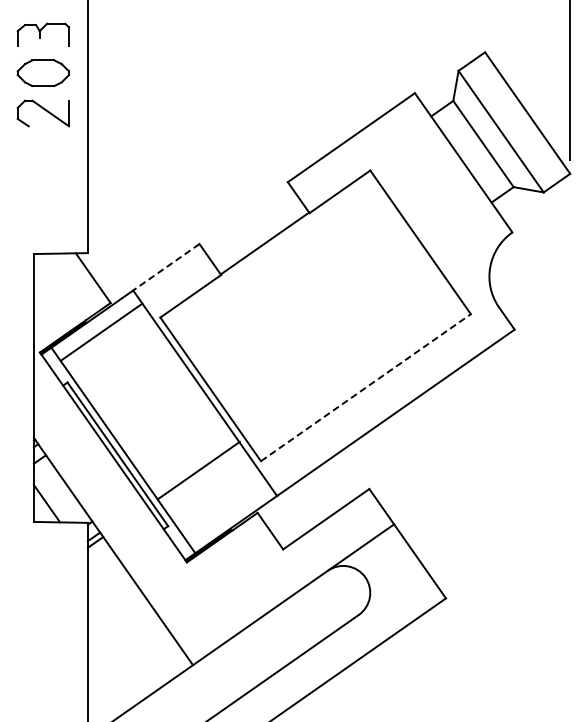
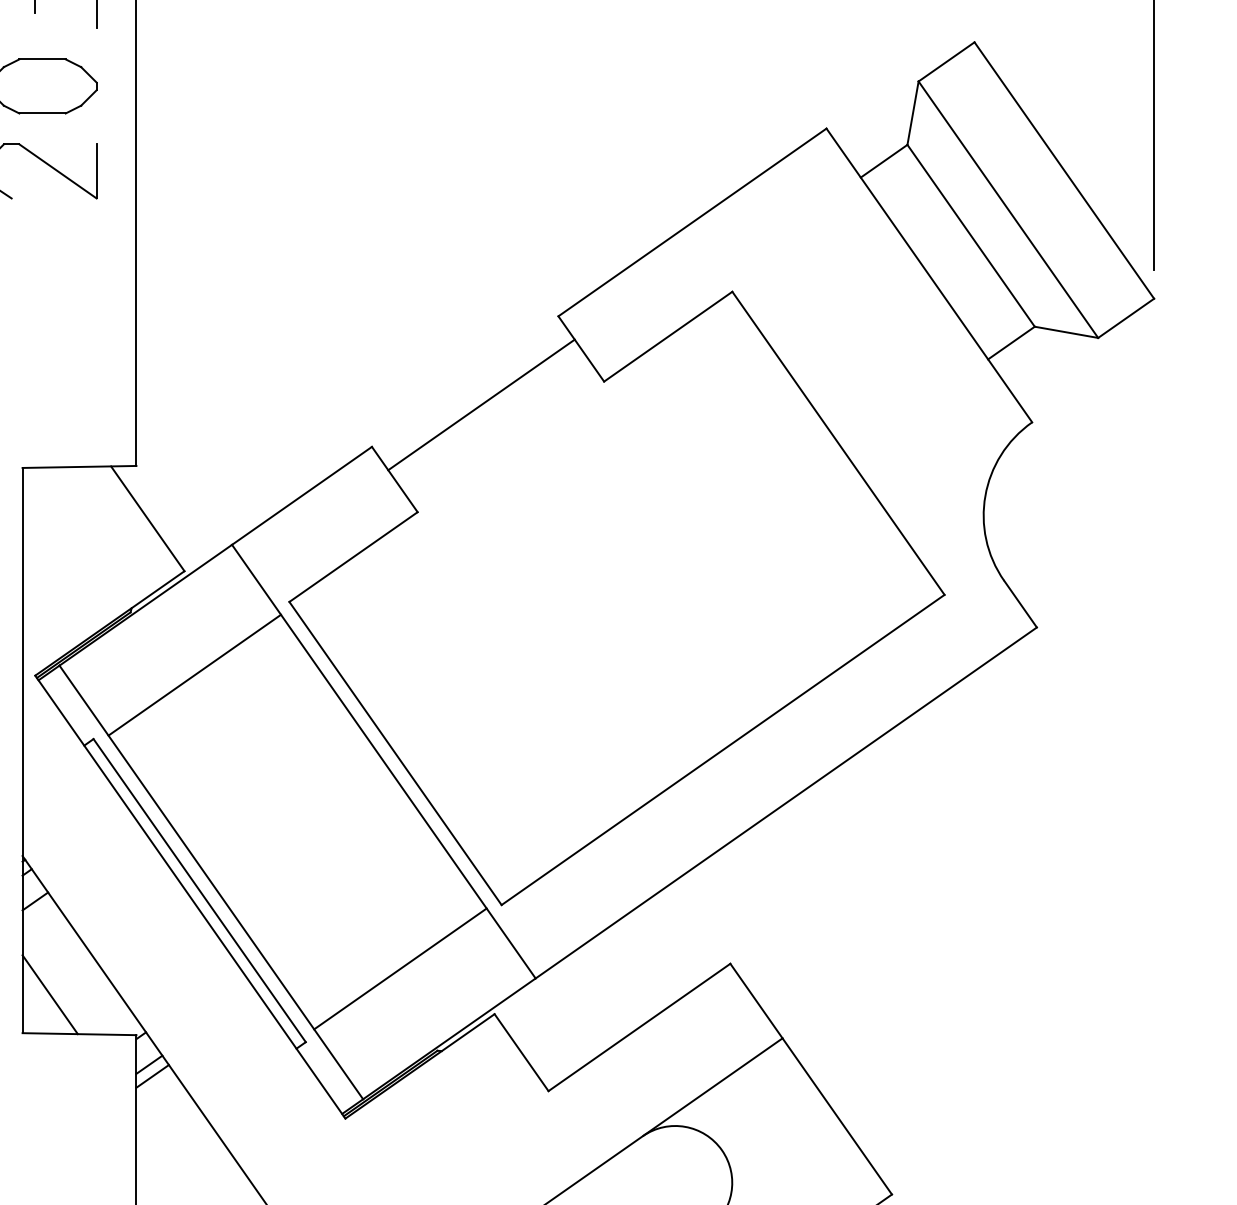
line: (265, 243) -> (481, 405), moved
line: (165, 267) -> (300, 496), dashed -> solid
line: (101, 331) -> (194, 673), moved
line: (366, 387) -> (724, 749), dashed -> solid
line: (198, 470) -> (399, 968), moved

